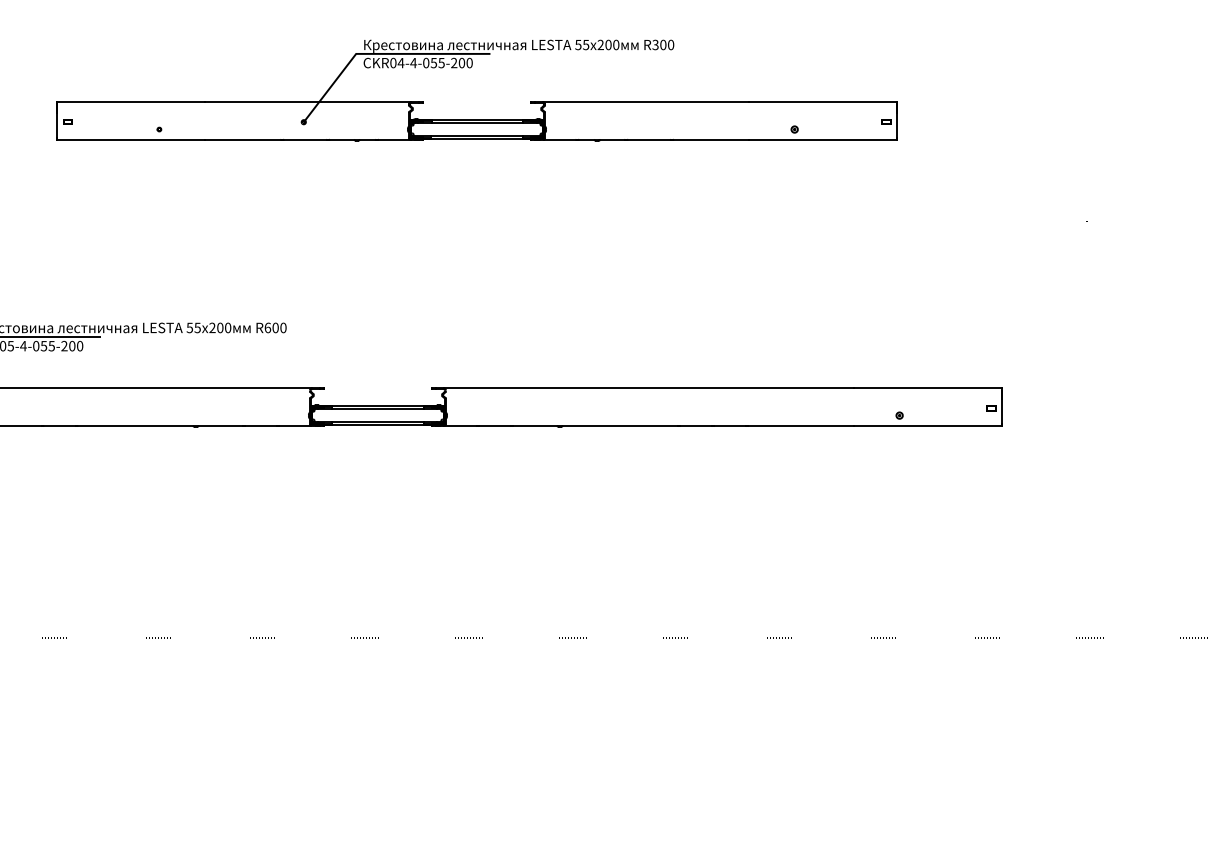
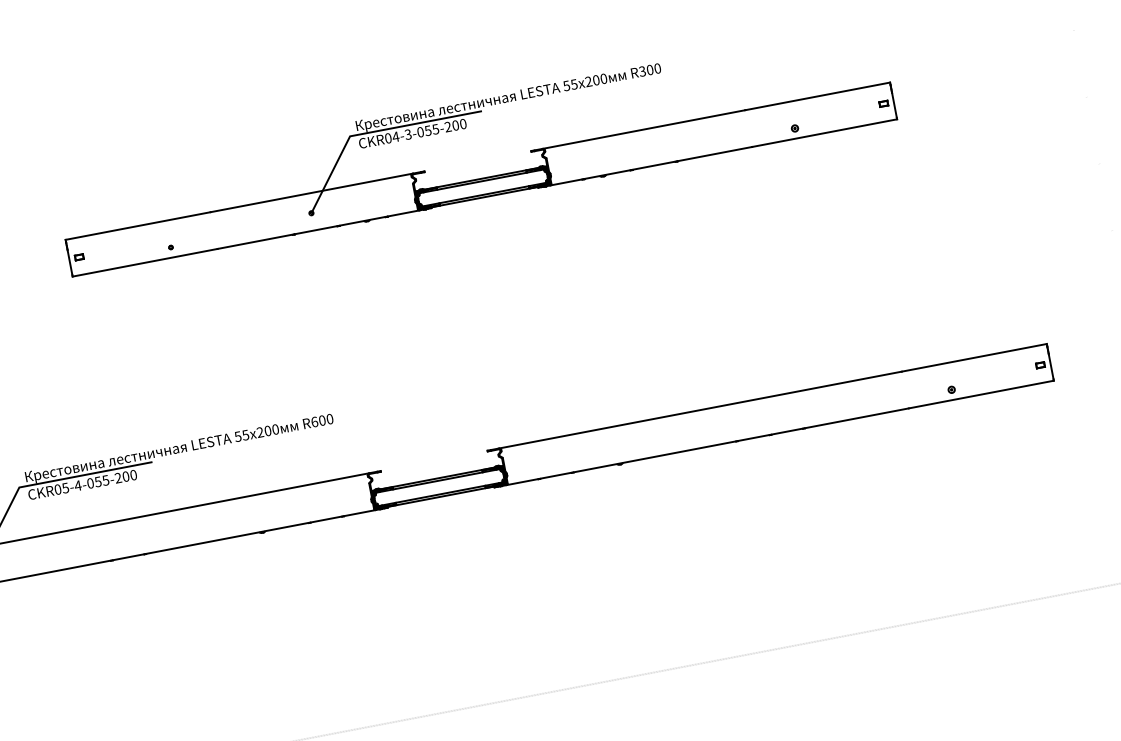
text: (413, 62) -> (408, 134), CKR04-4-055-200 -> CKR04-3-055-200

